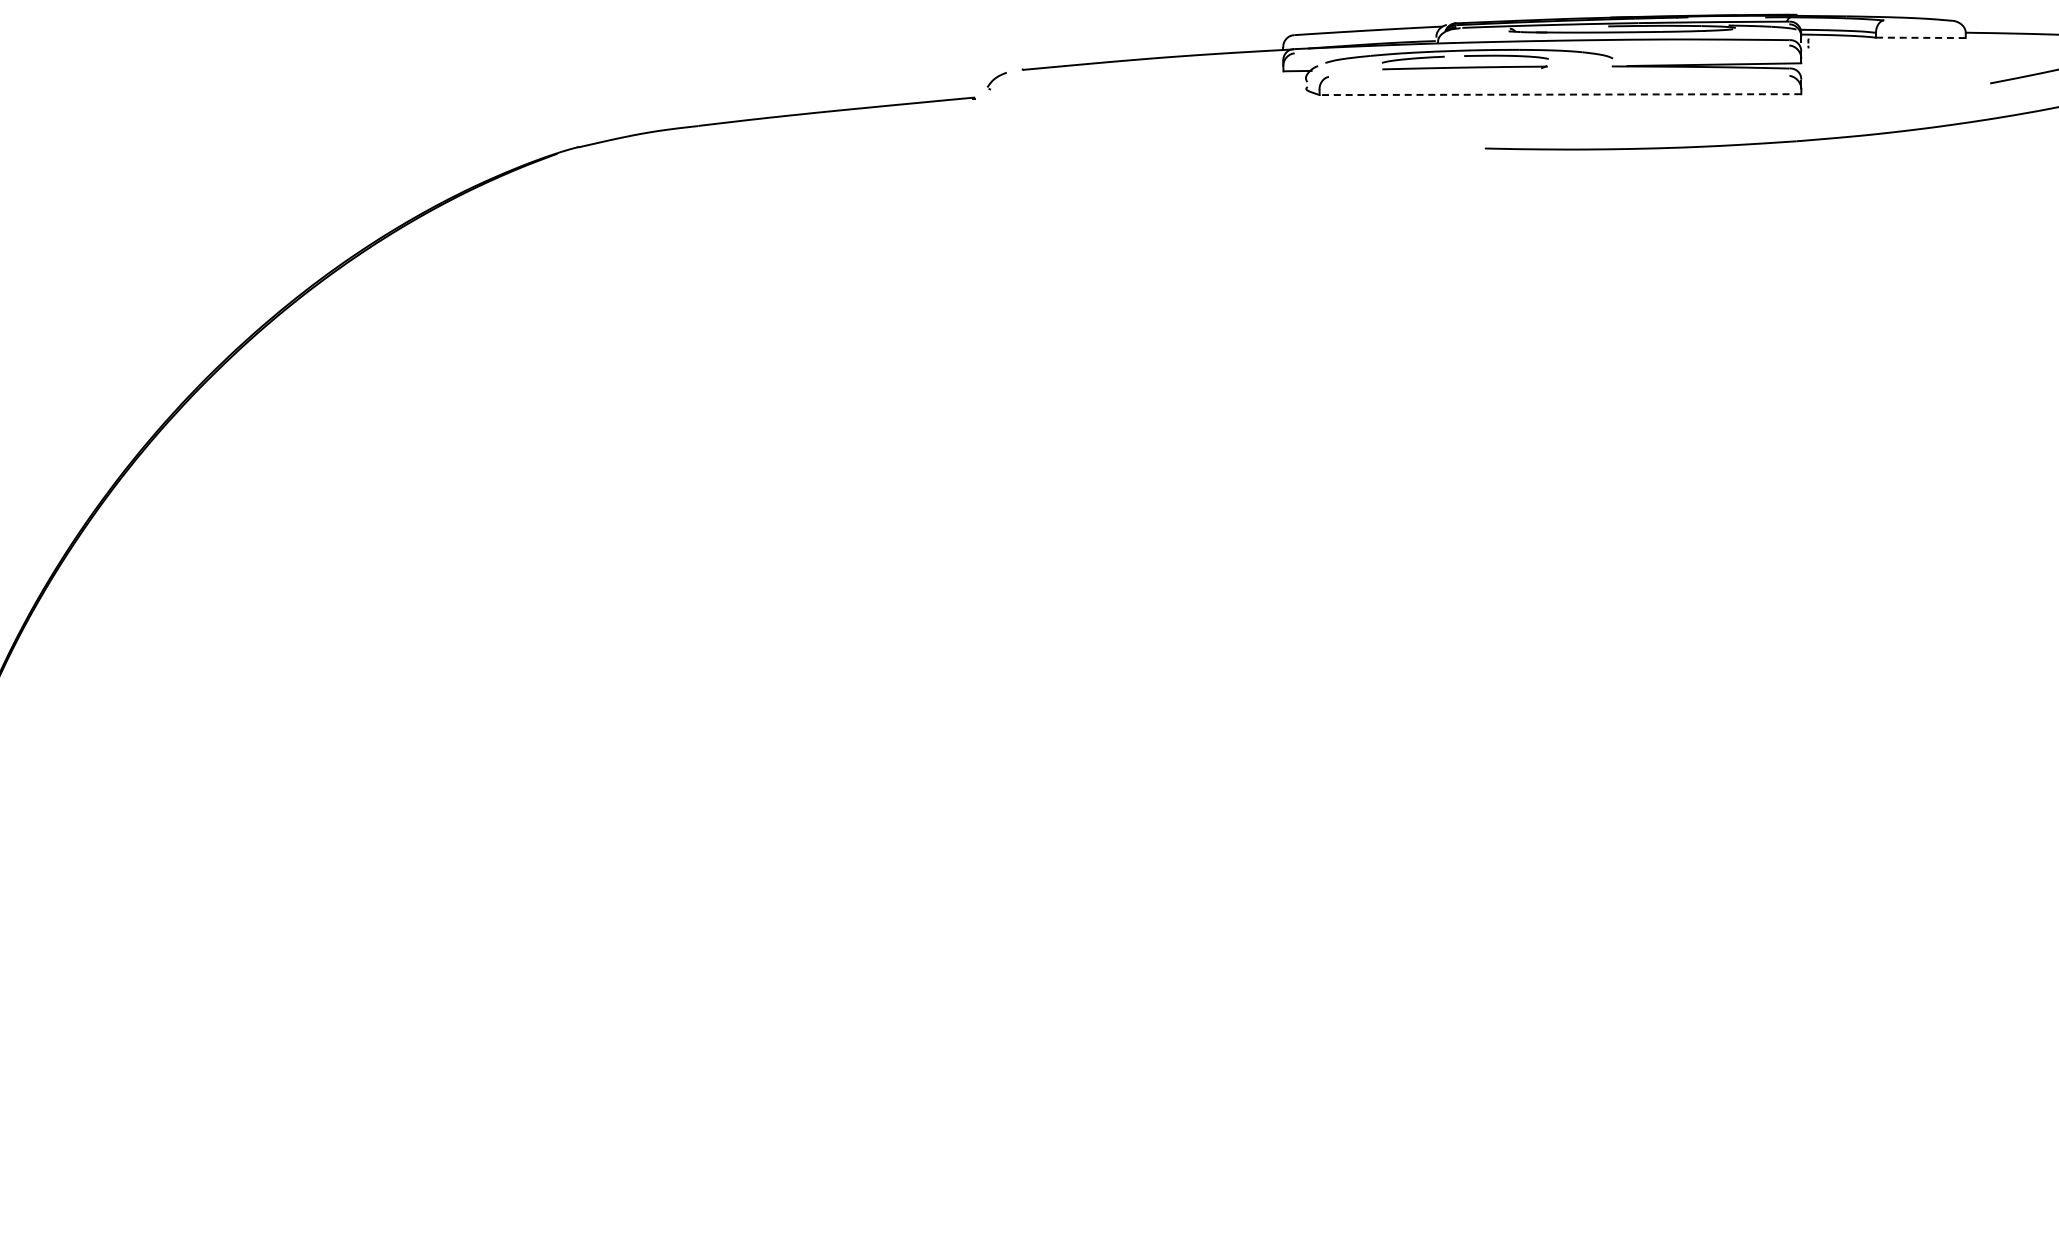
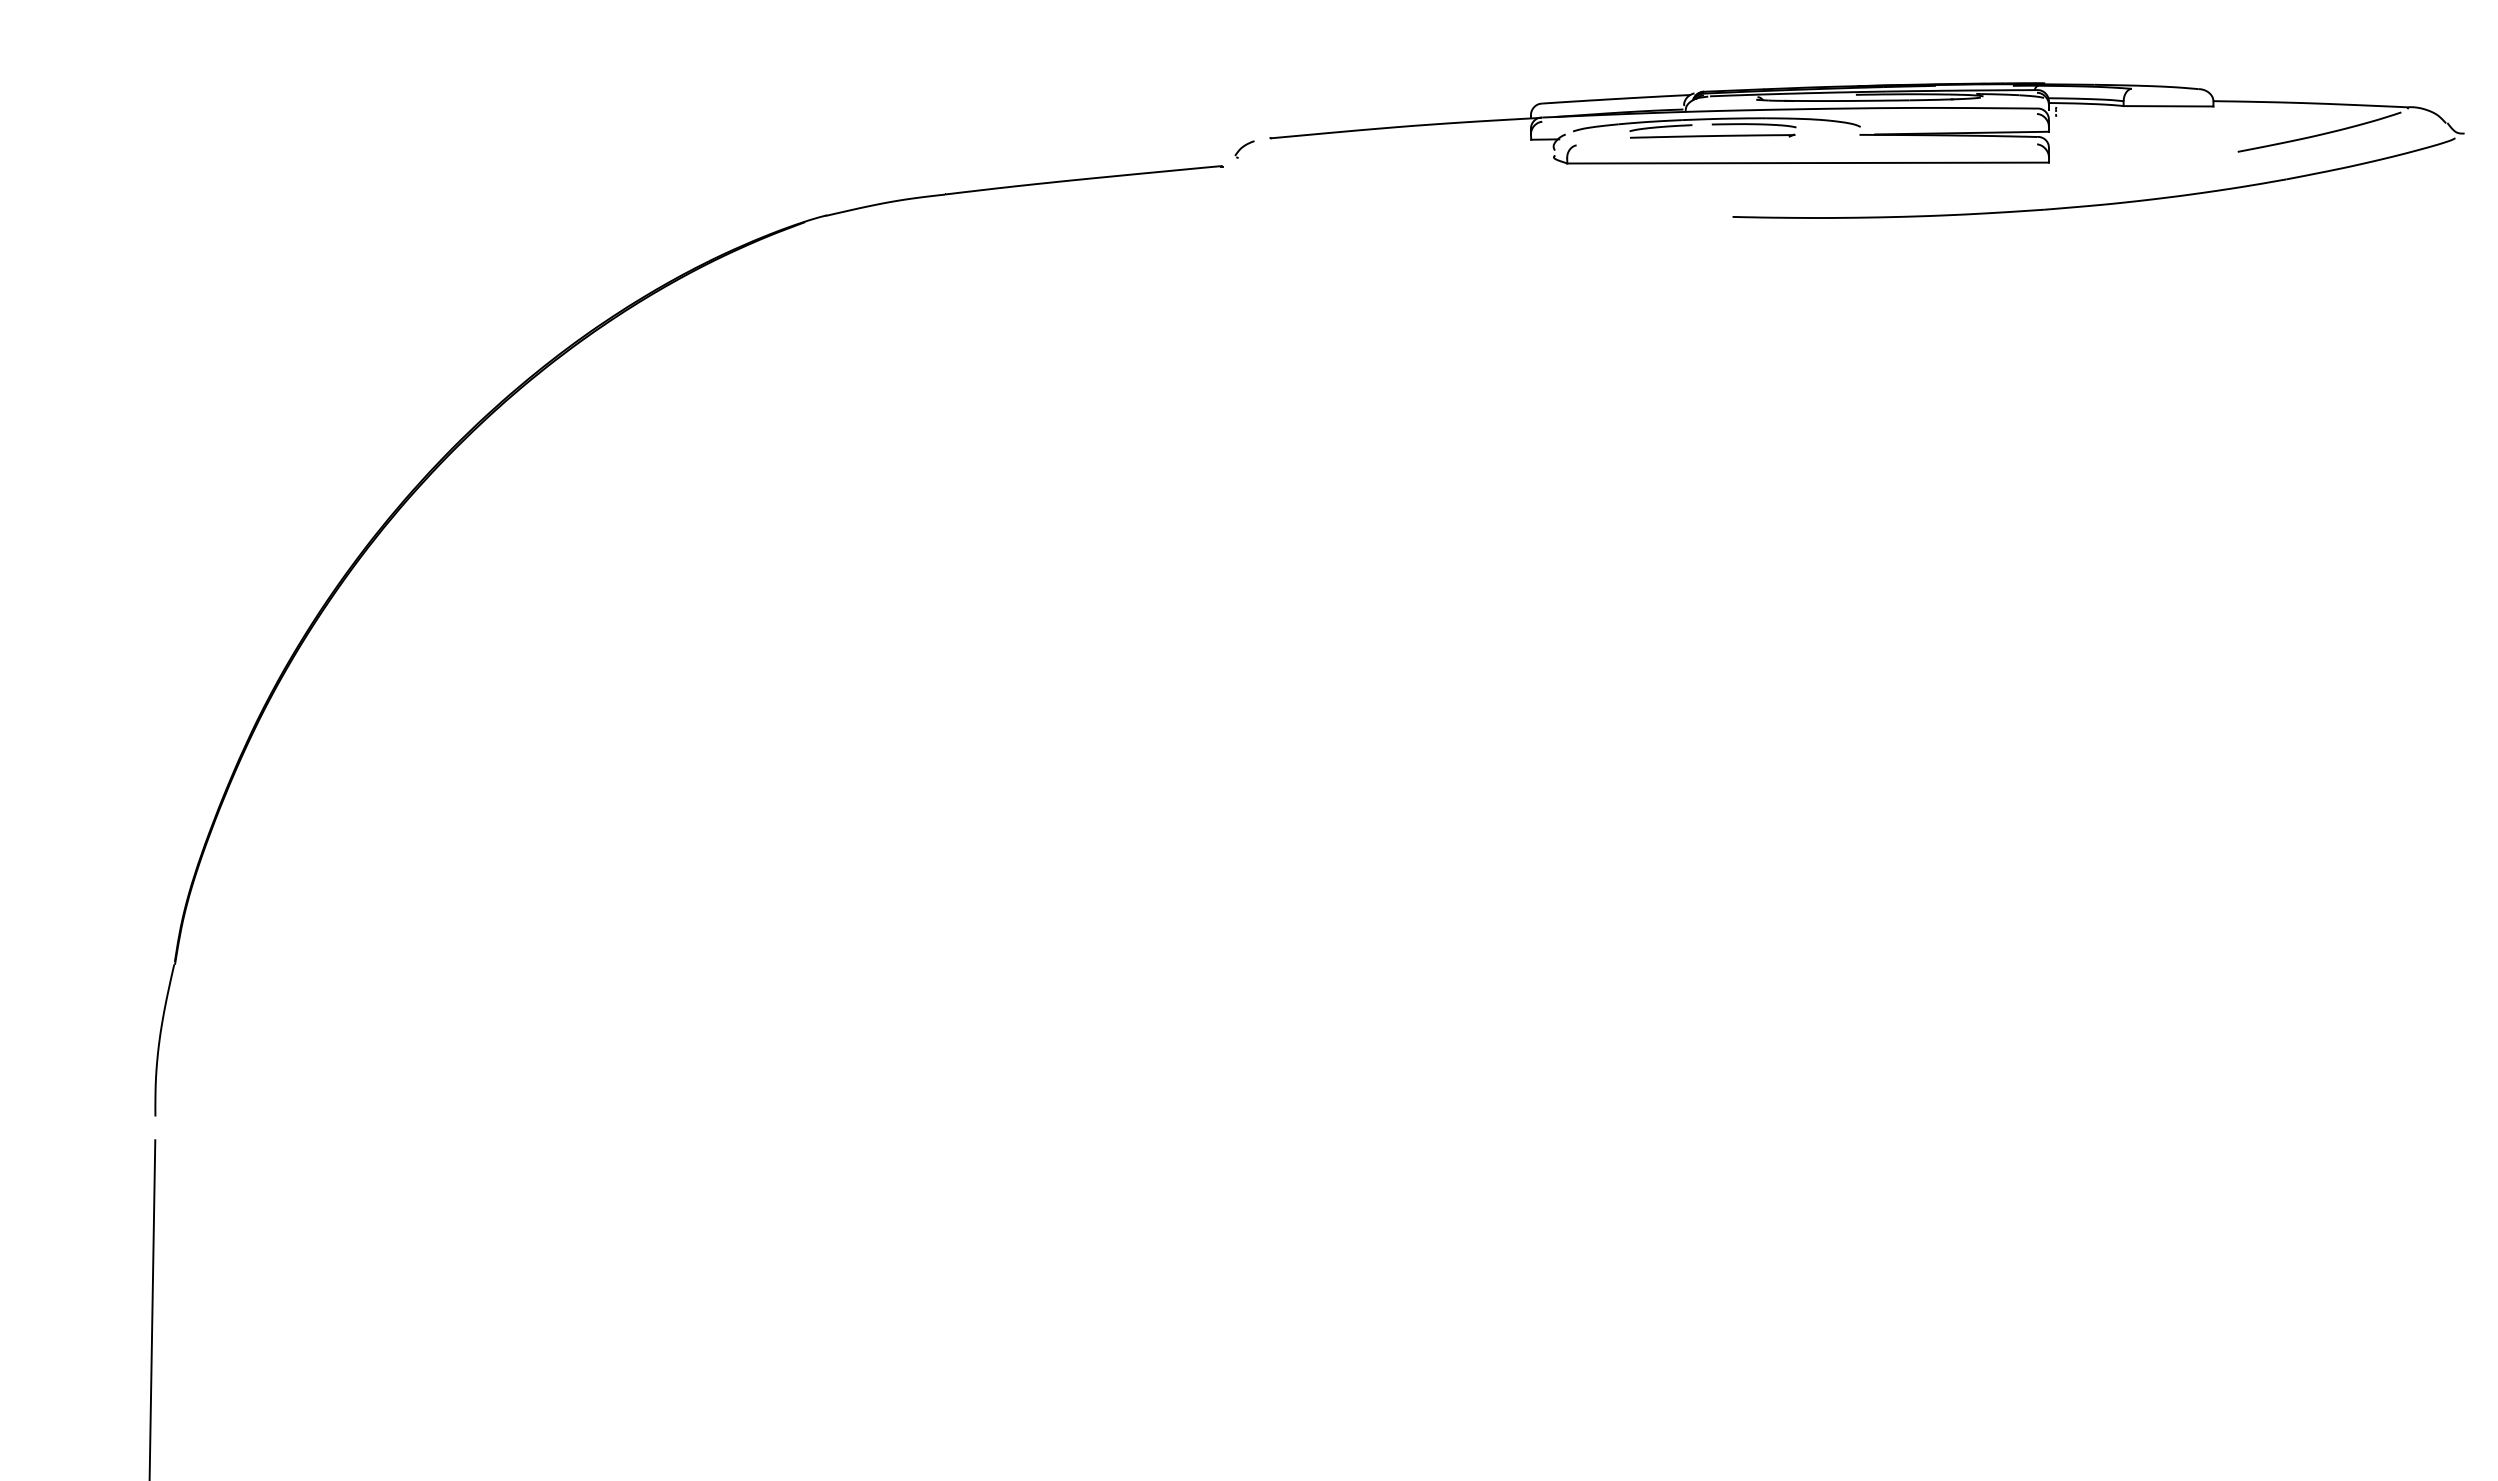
line: (1920, 38) -> (2168, 106), dashed -> solid
line: (1560, 95) -> (1808, 163), dashed -> solid

